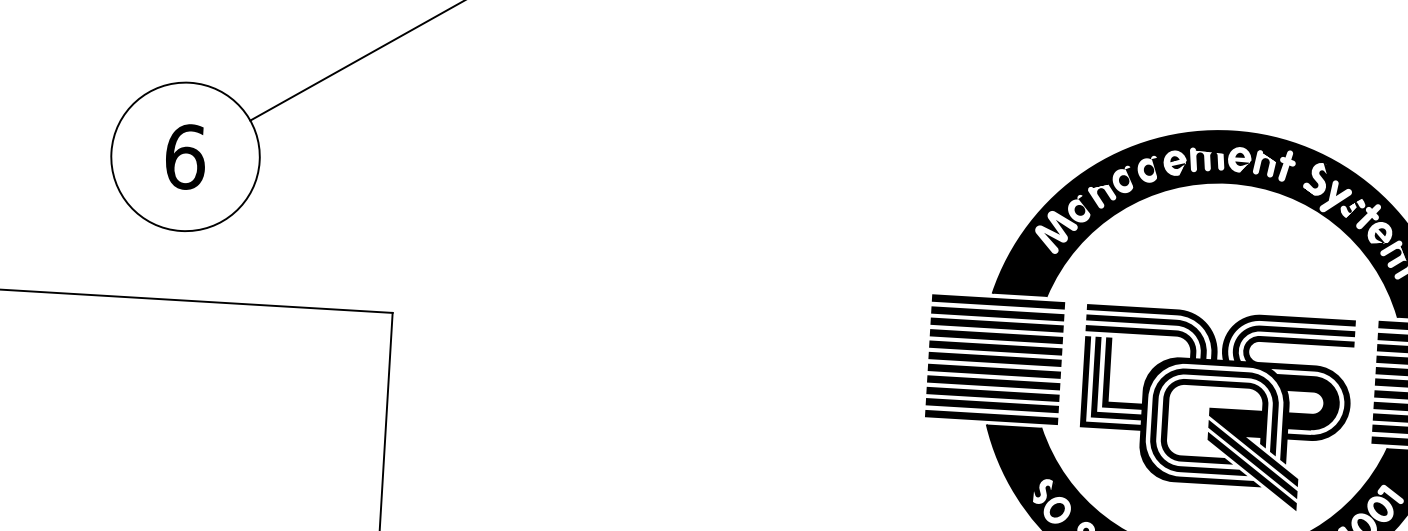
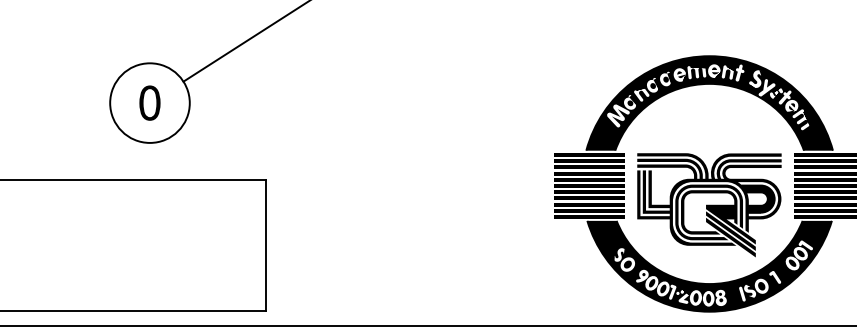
text: (184, 155) -> (149, 102), 6 -> 0

